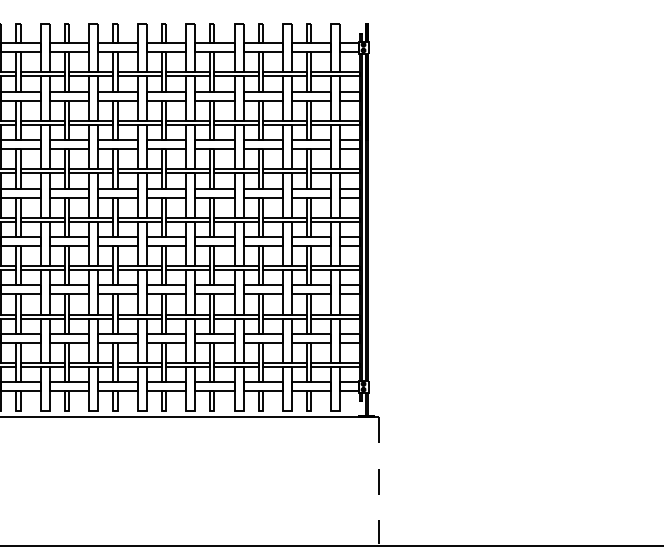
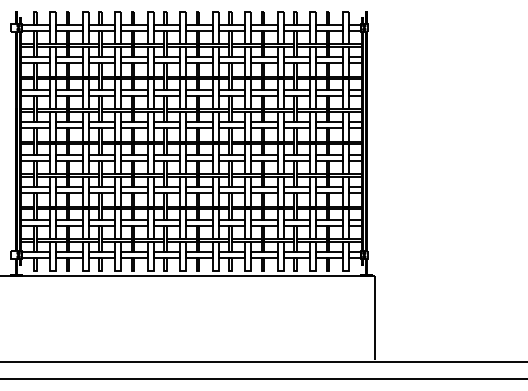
line: (378, 481) -> (374, 318), dashed -> solid

